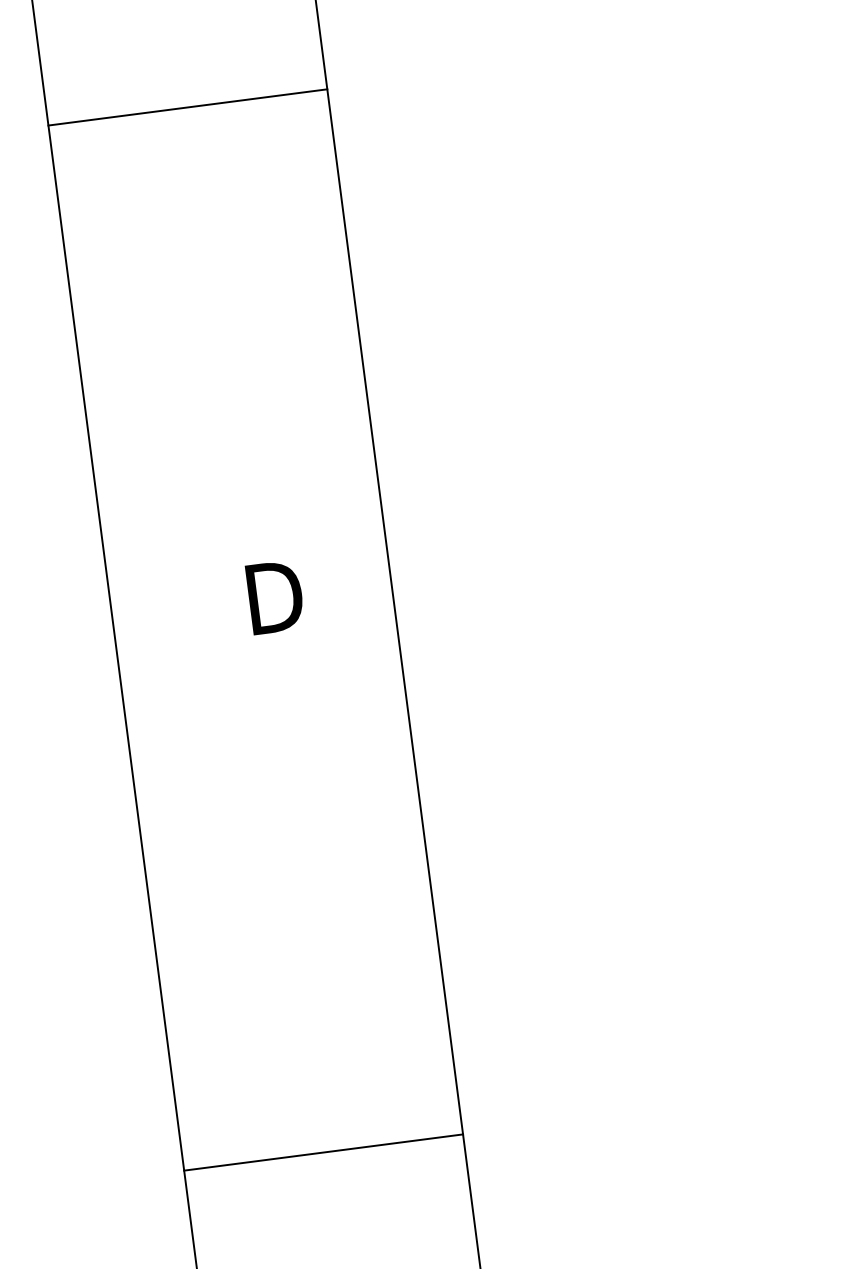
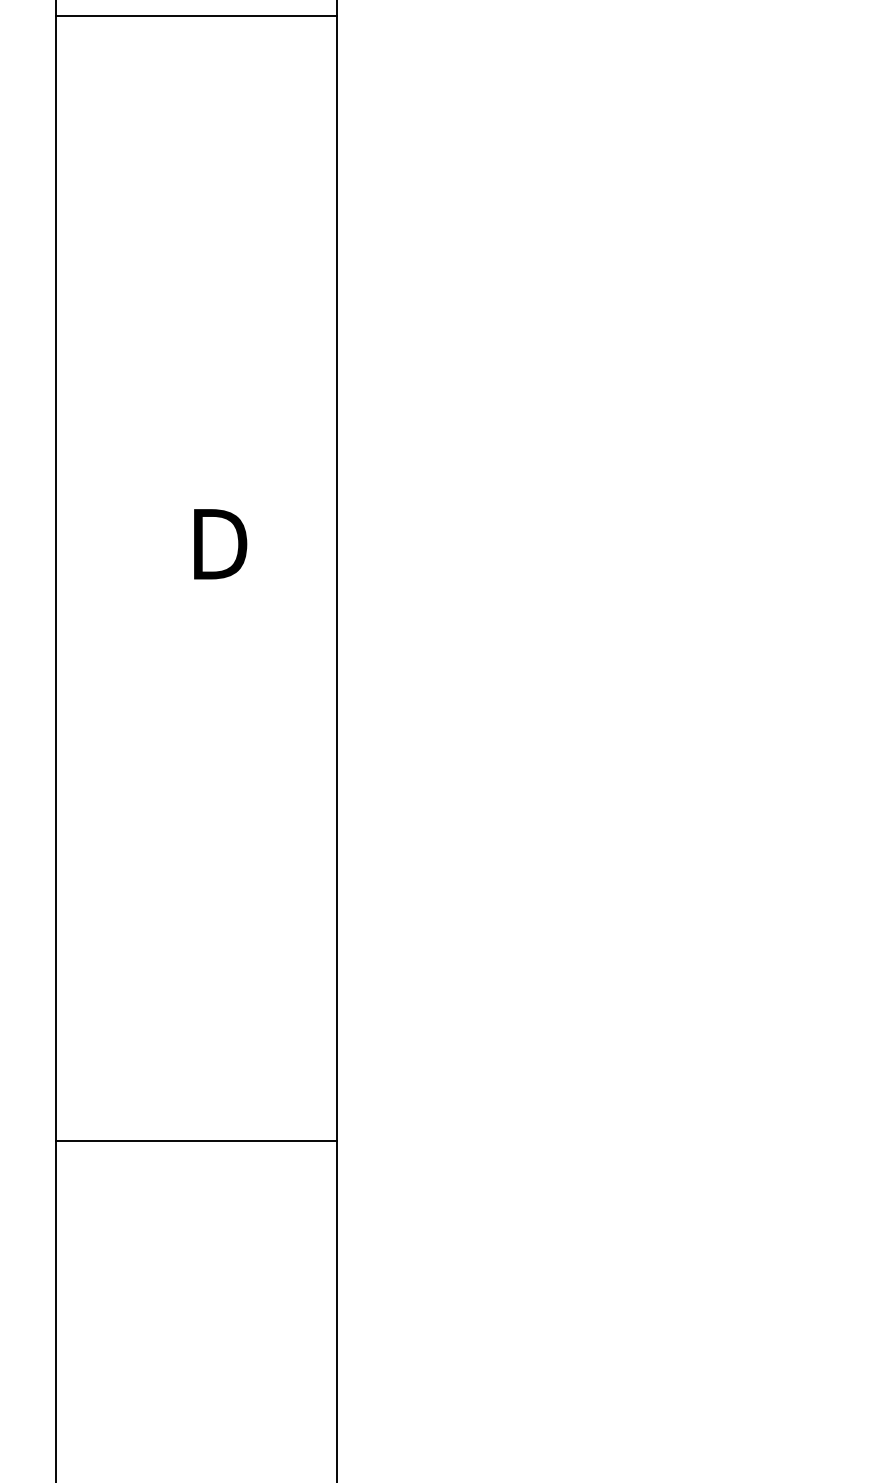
line: (187, 107) -> (196, 16), moved
line: (323, 1152) -> (196, 1141), moved

